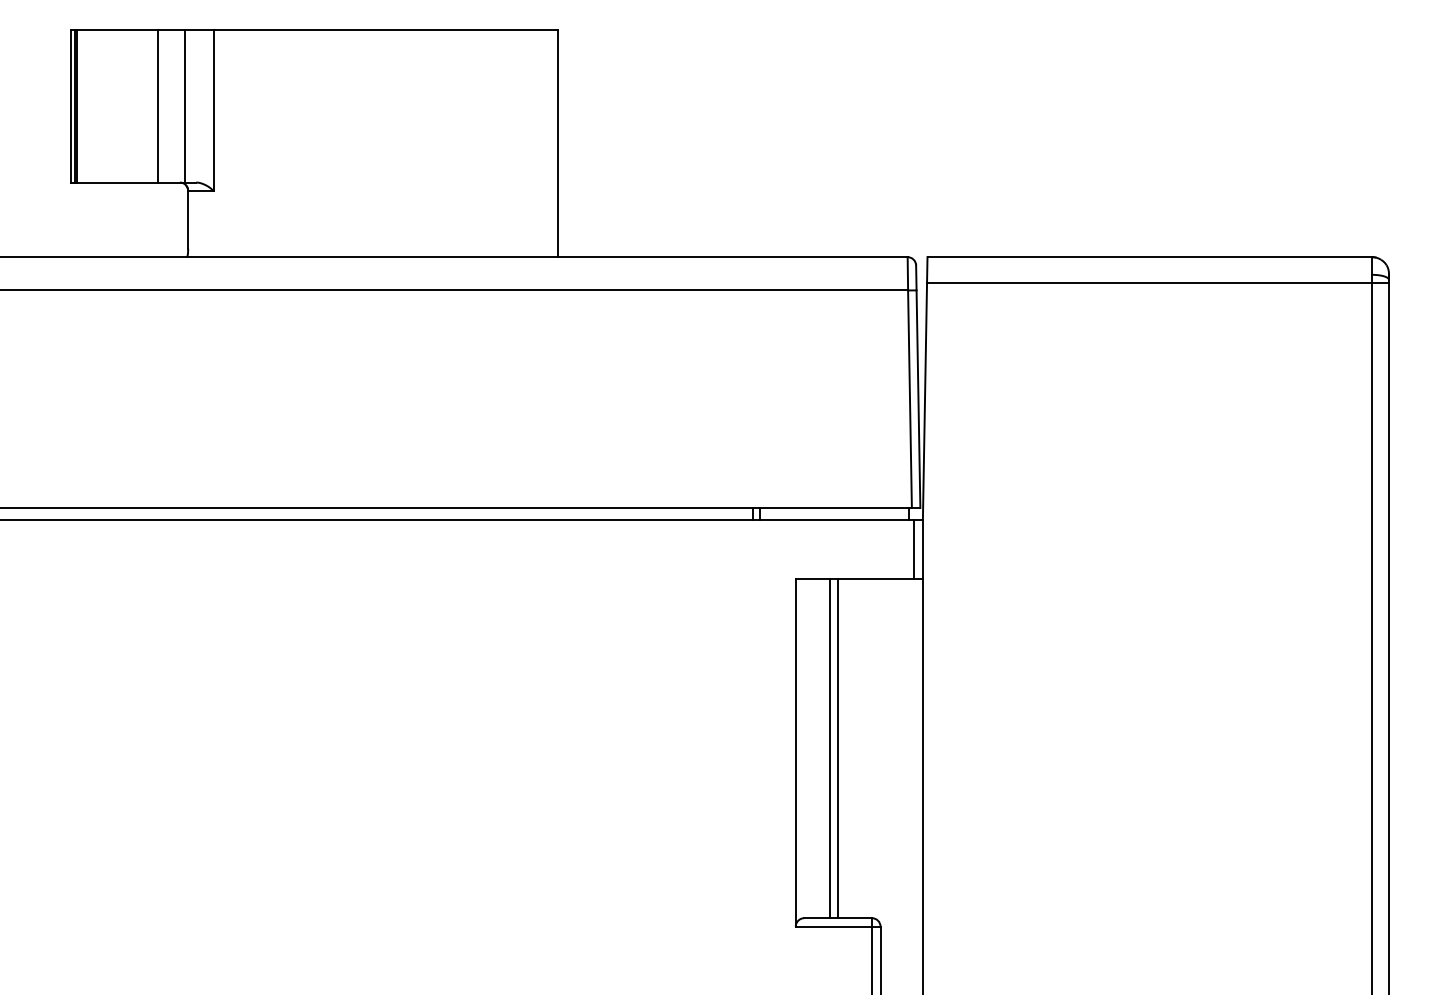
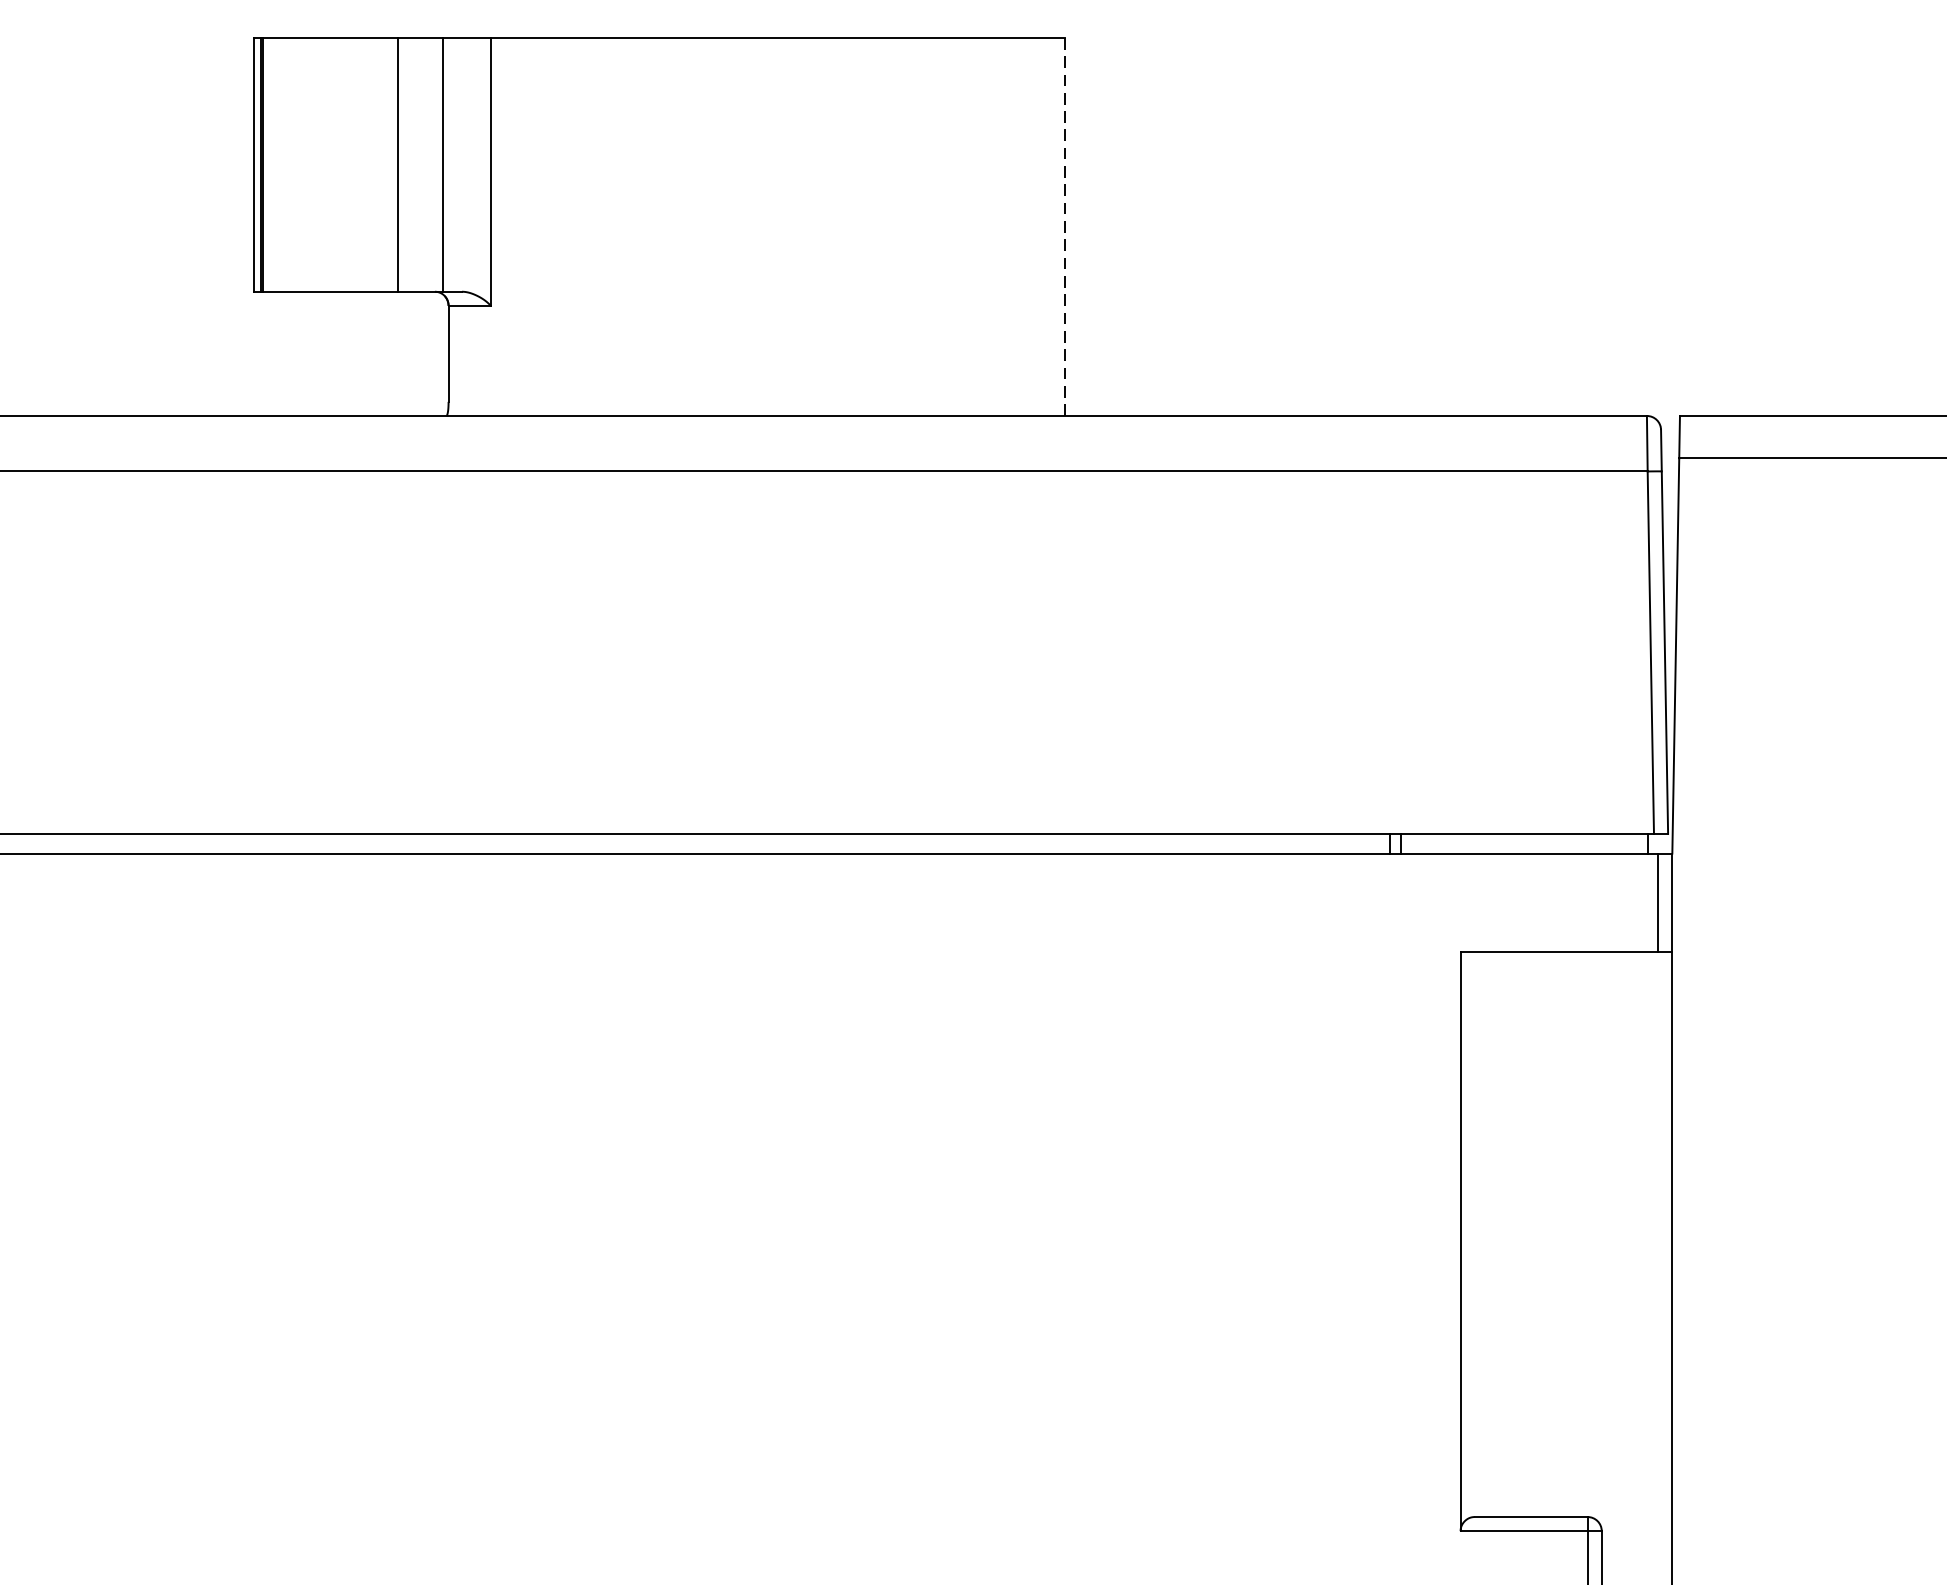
line: (558, 143) -> (1065, 226), solid -> dashed
line: (829, 748) -> (1516, 1234), removed
line: (838, 748) -> (1531, 1234), removed

